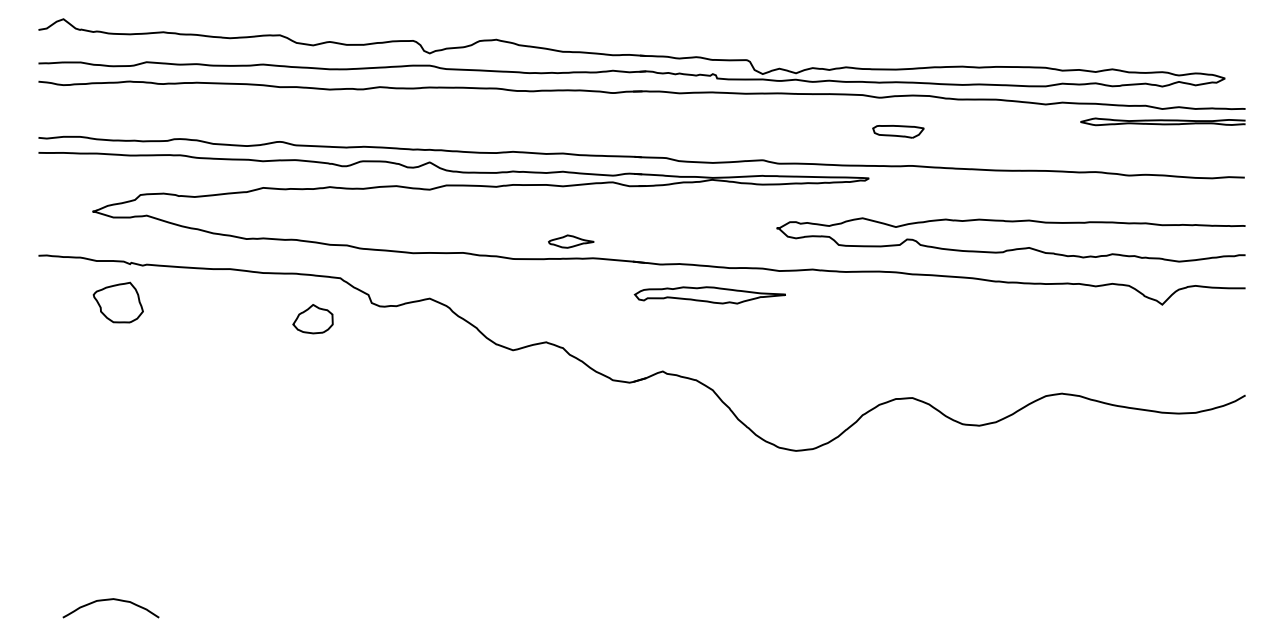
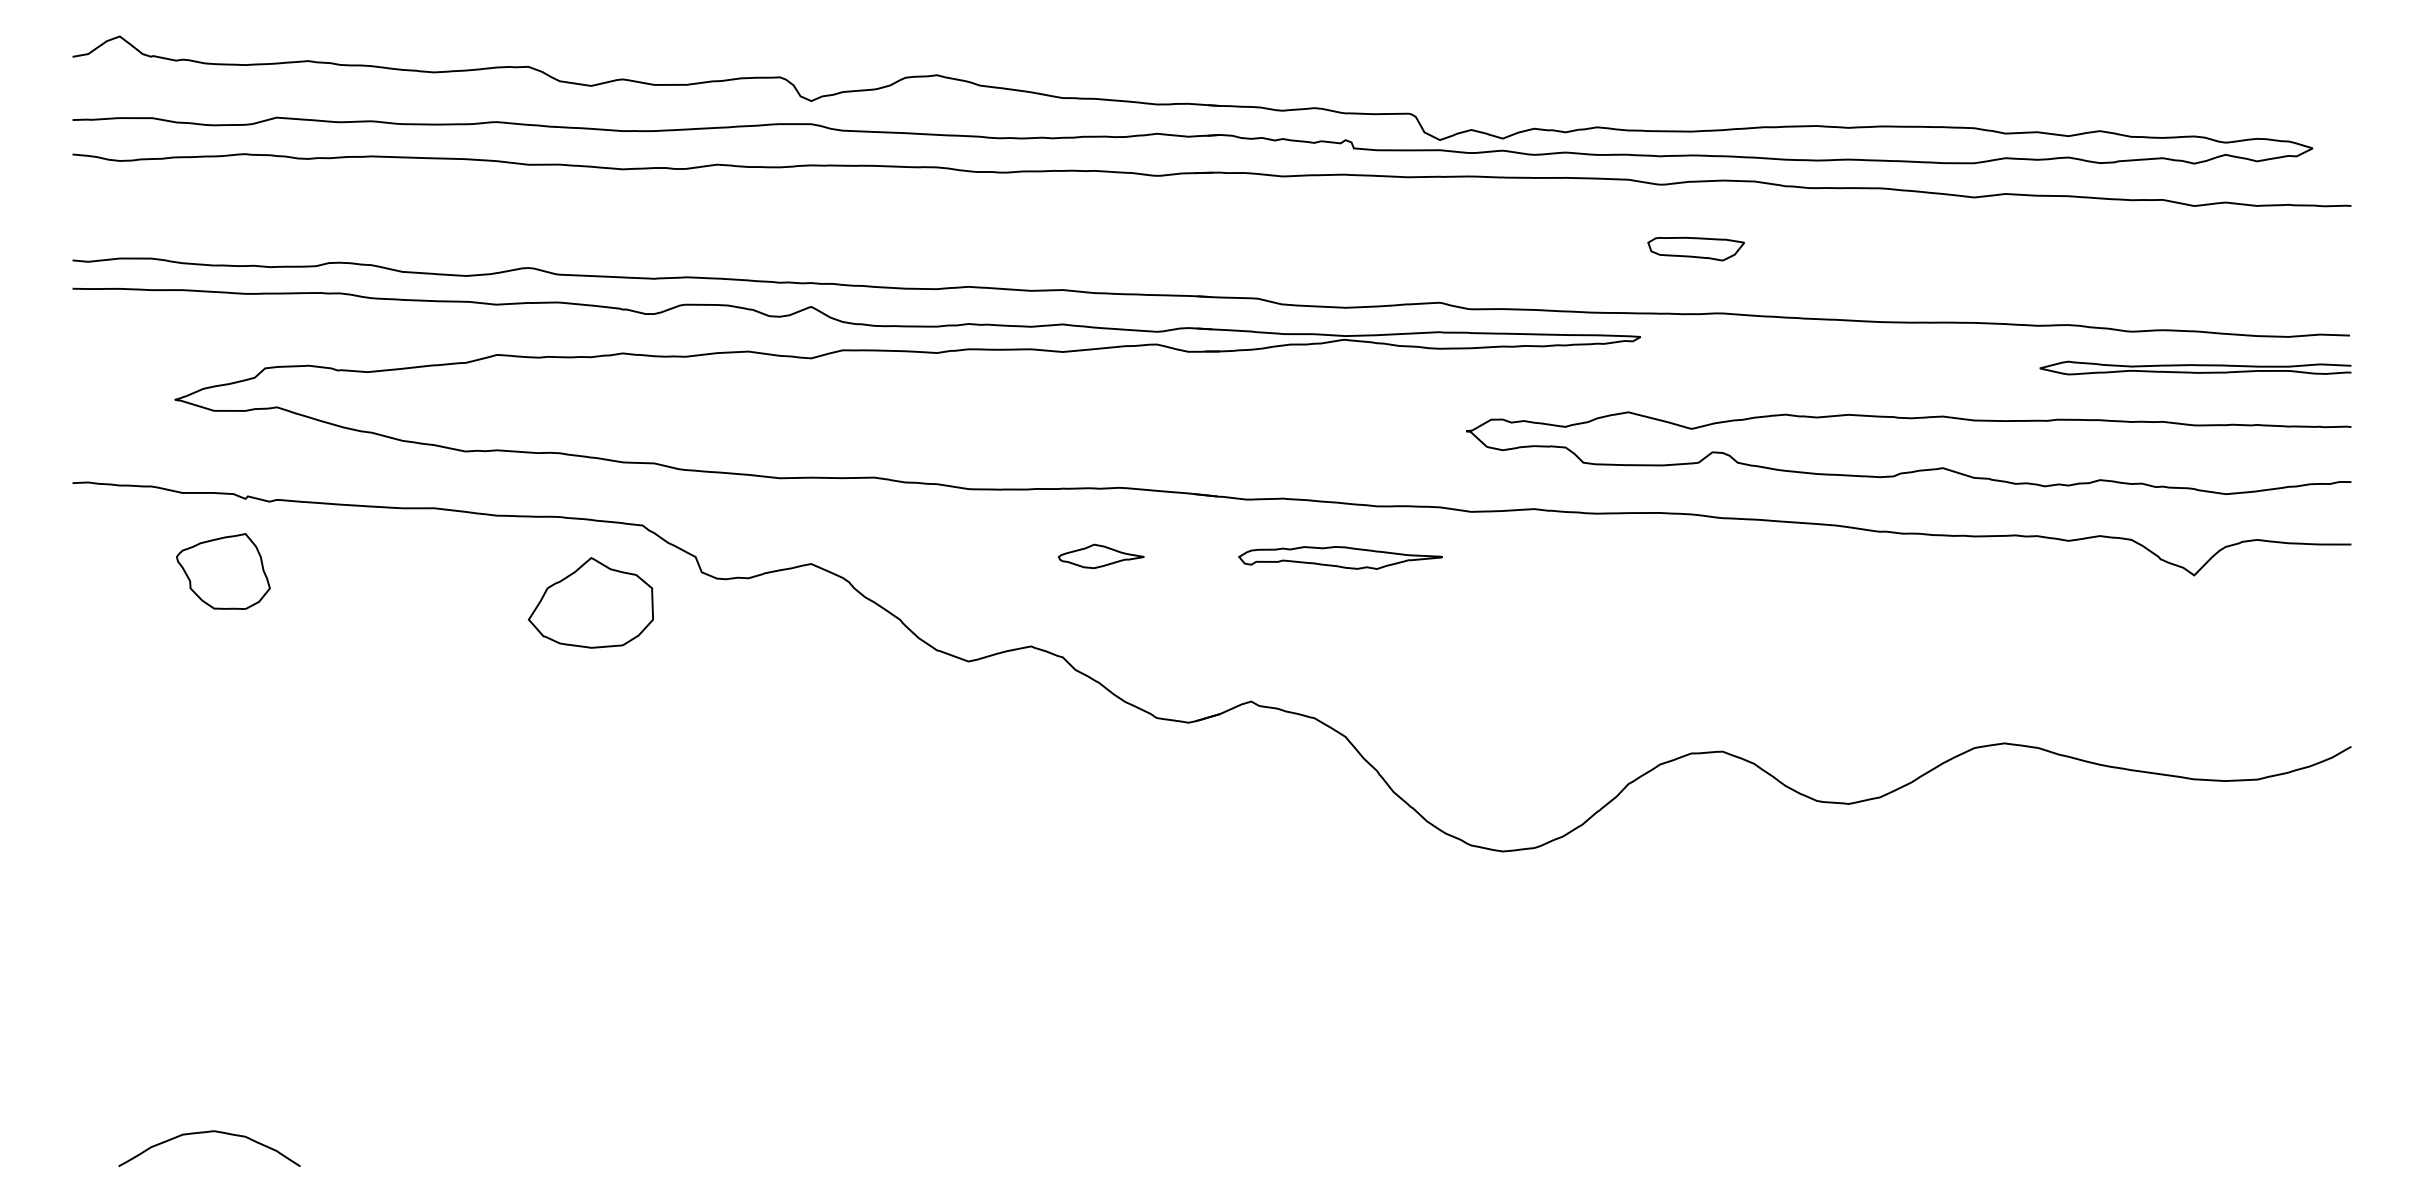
curve: (1162, 121) -> (2194, 367), moved
part: (571, 241) -> (1101, 556), moved
part: (709, 295) -> (1339, 558), size x0.71
part: (312, 318) -> (589, 601), size x1.67

